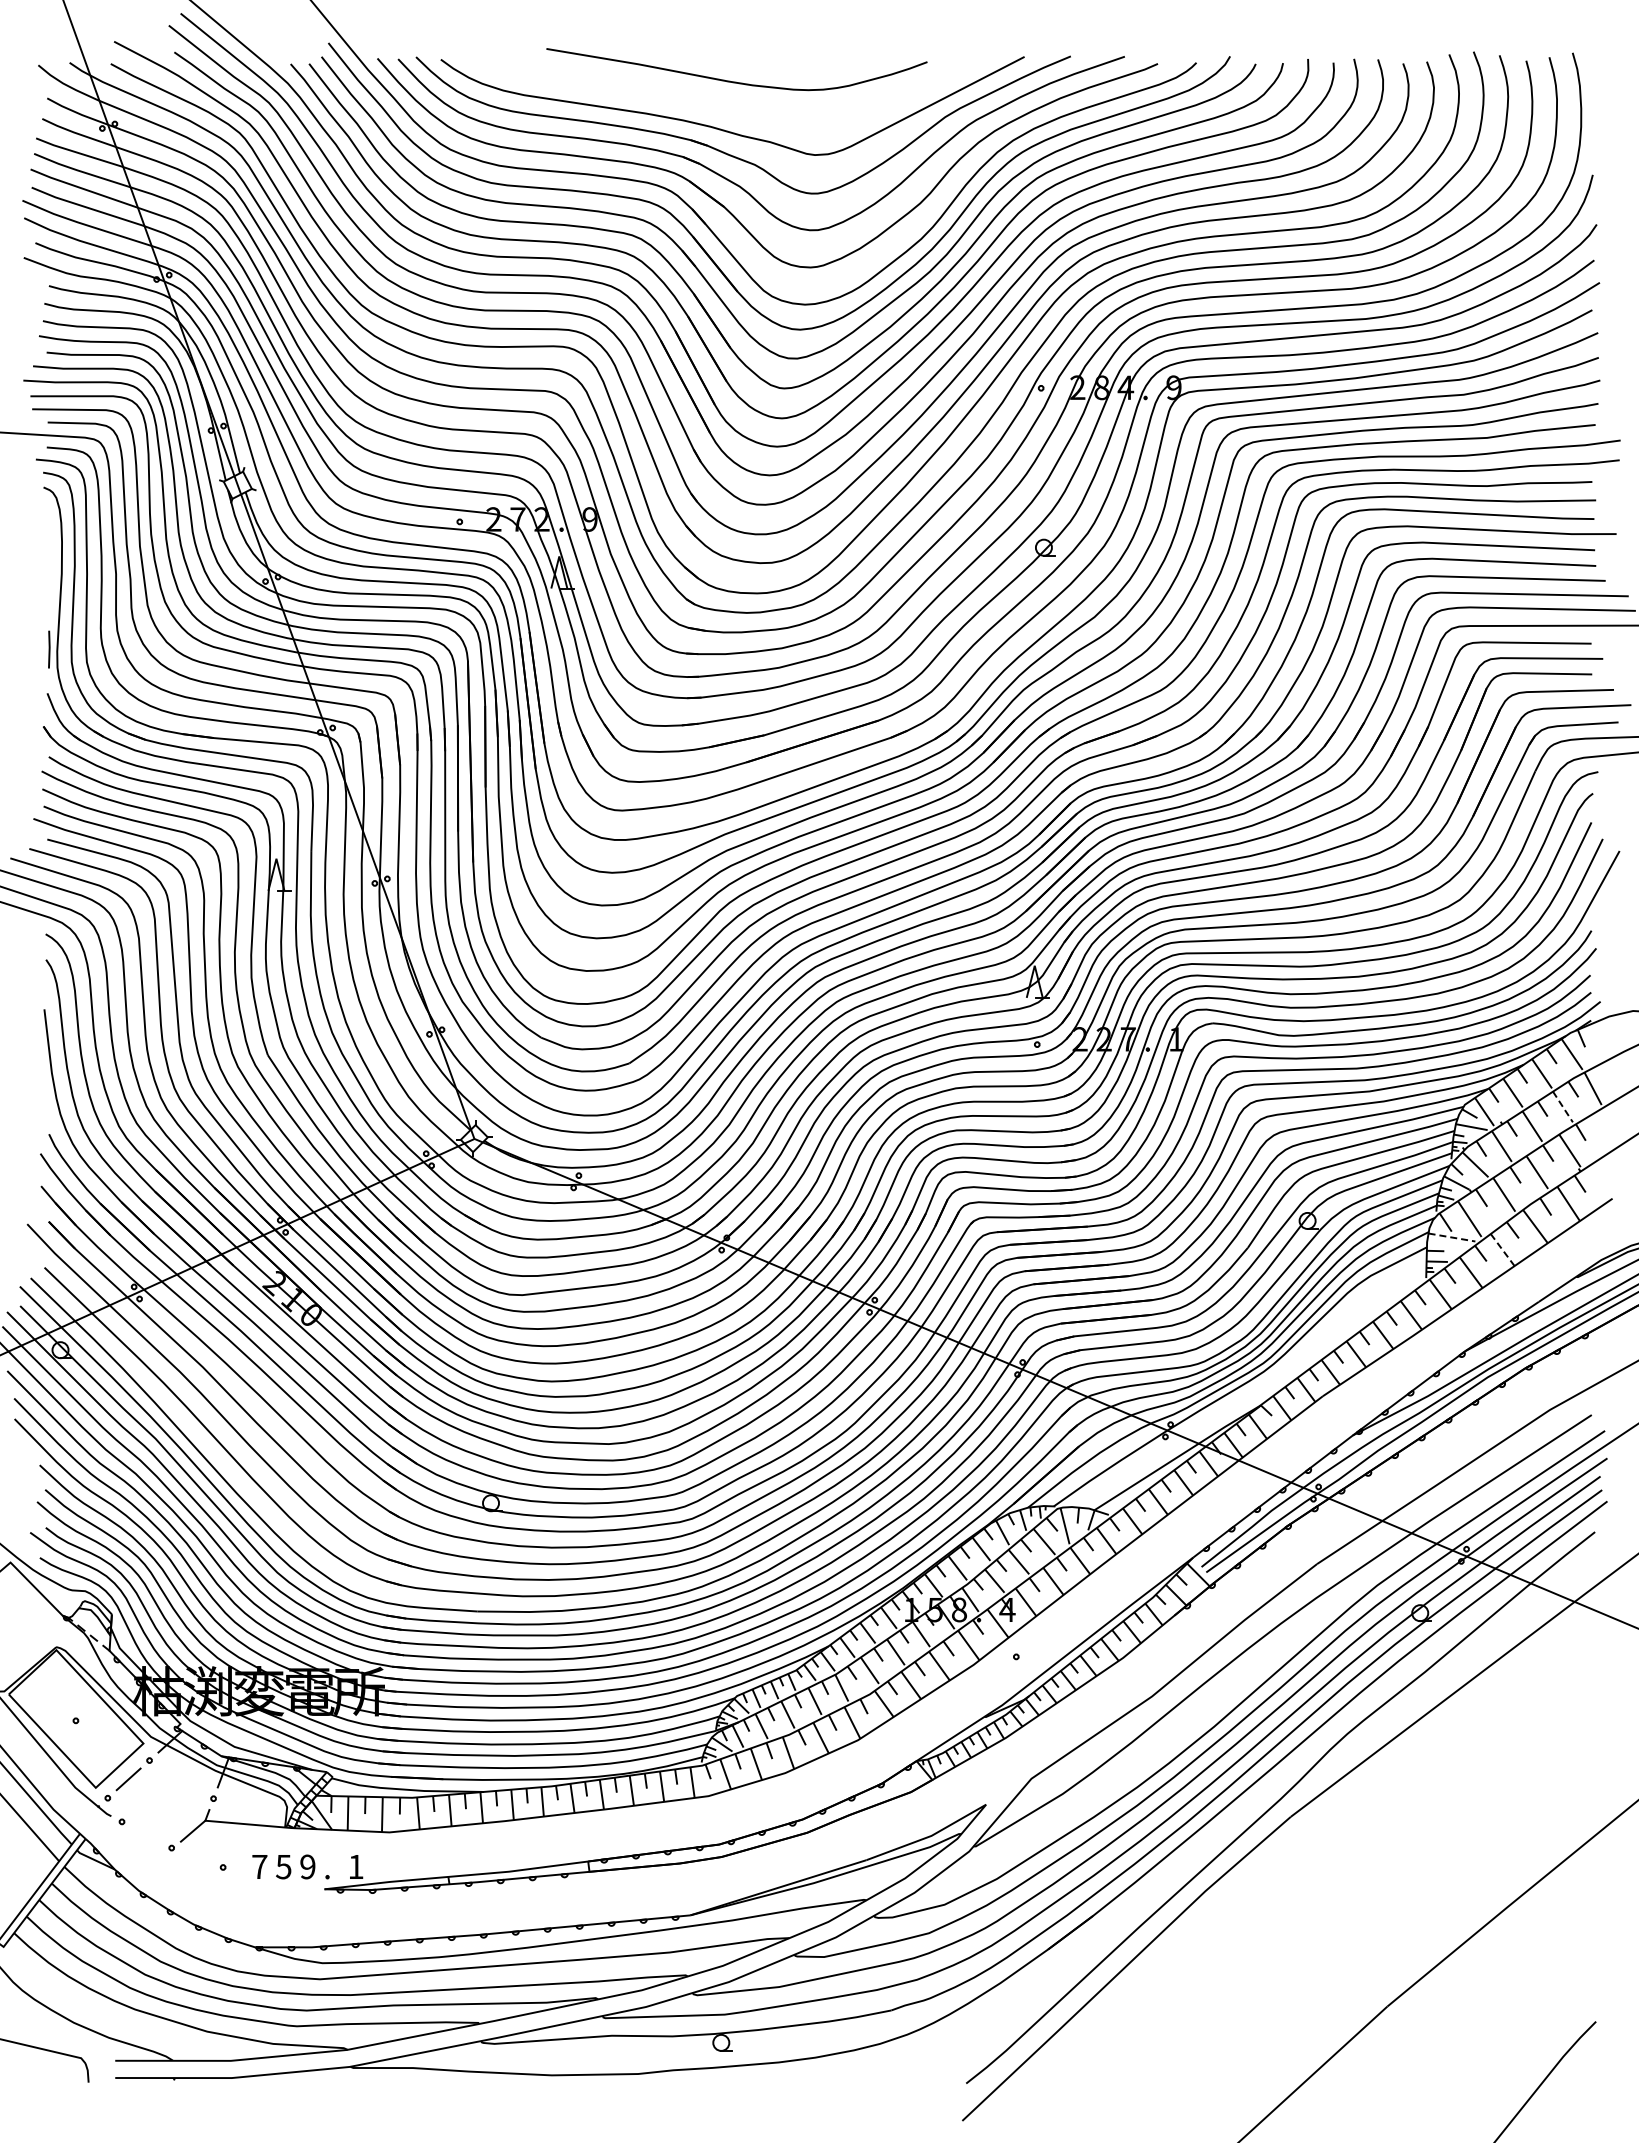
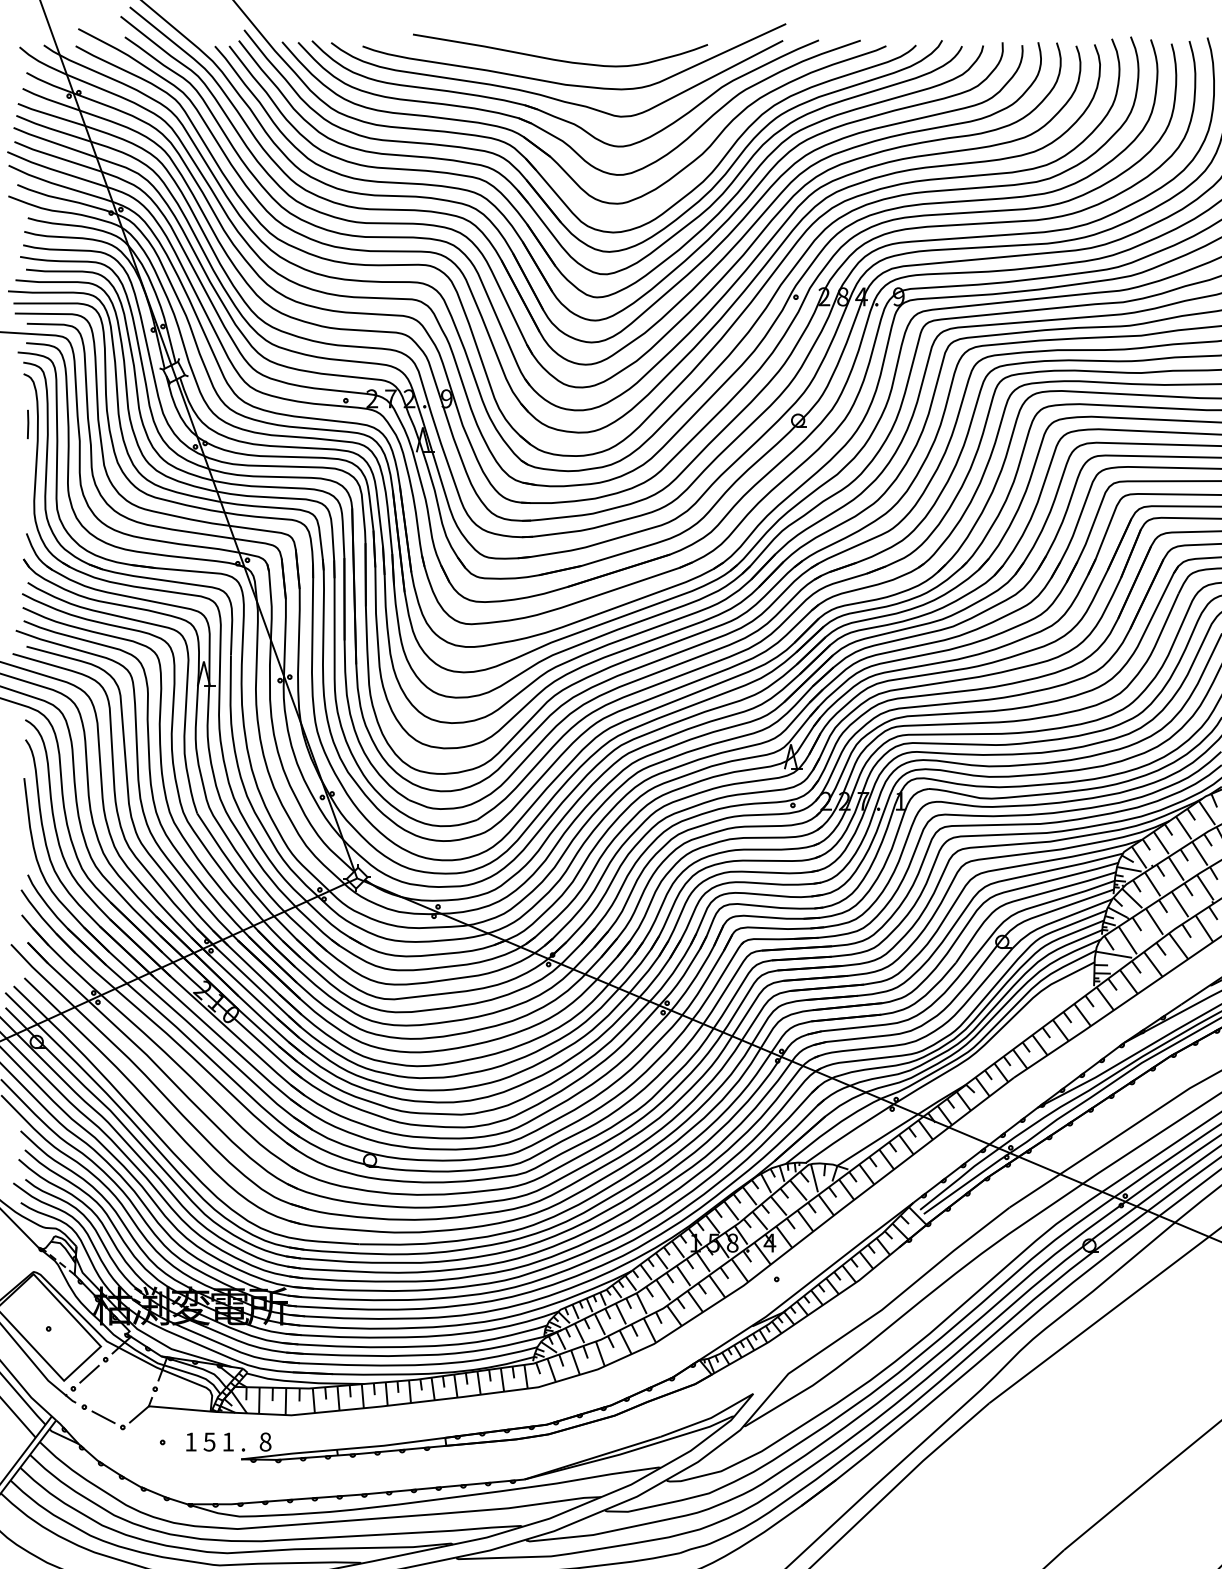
curve: (752, 113) -> (572, 84), added
line: (49, 649) -> (28, 424), moved
line: (1563, 1107) -> (1200, 854), dashed -> solid
line: (1451, 1237) -> (1113, 954), dashed -> solid
line: (1502, 1250) -> (1153, 964), dashed -> solid
line: (146, 1834) -> (103, 1416), added
text: (259, 1866) -> (190, 1441), 7 -> 1
text: (307, 1866) -> (227, 1441), 9 -> 1
text: (355, 1866) -> (265, 1441), 1 -> 8

